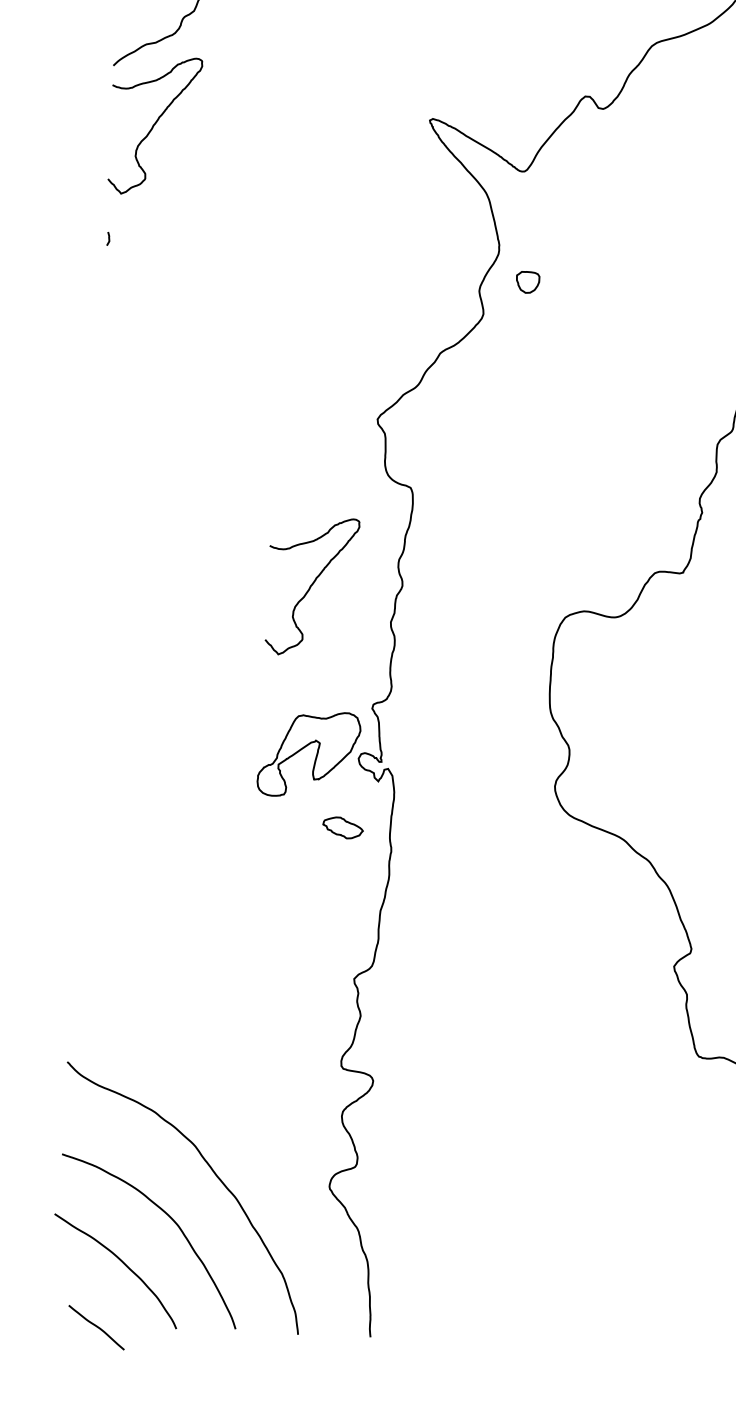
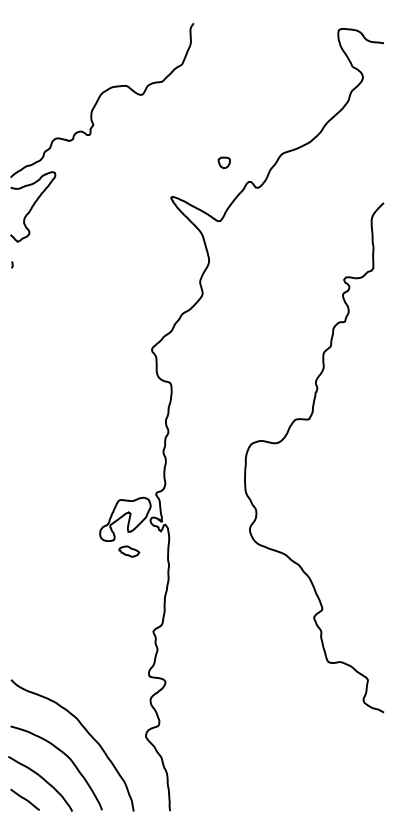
part: (526, 281) -> (223, 162), moved
curve: (313, 585) -> (123, 434), removed
part: (343, 827) -> (129, 551), moved
line: (95, 1326) -> (24, 799), moved

